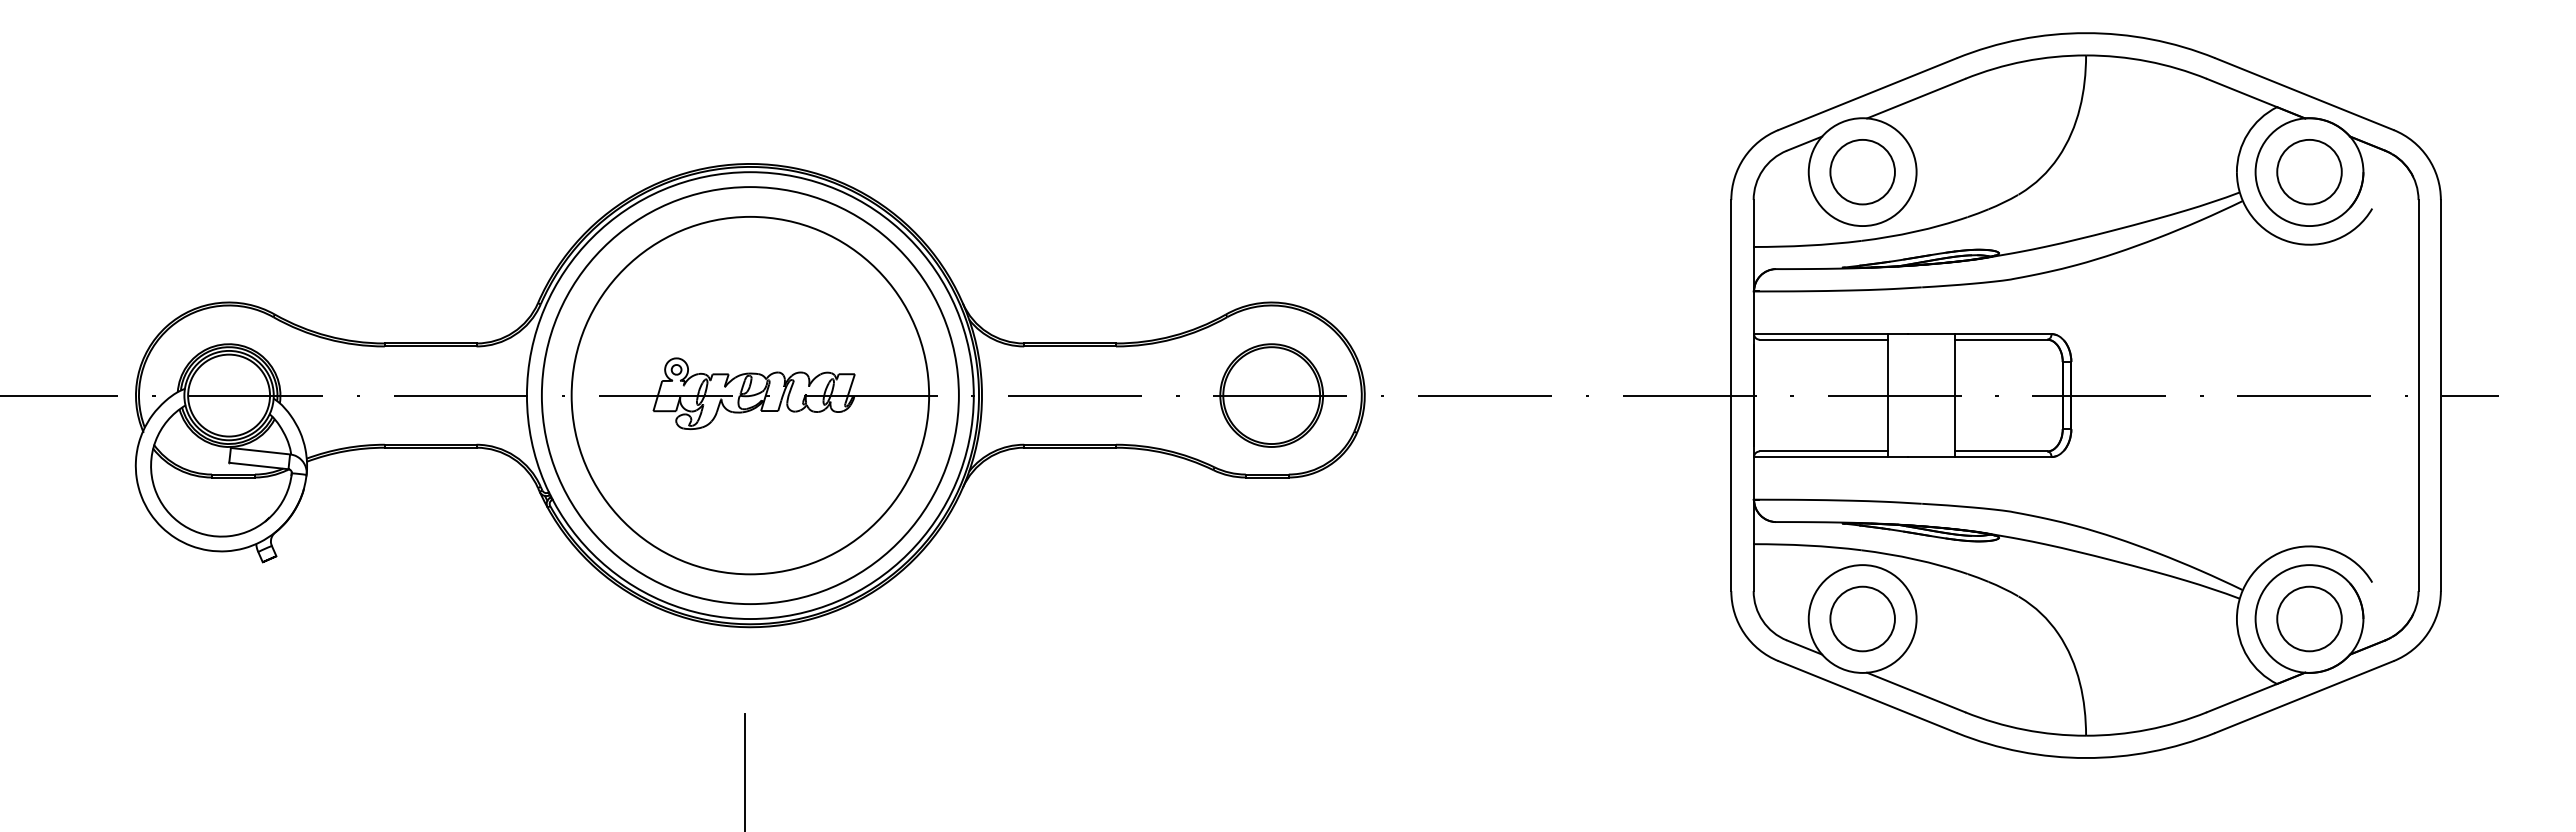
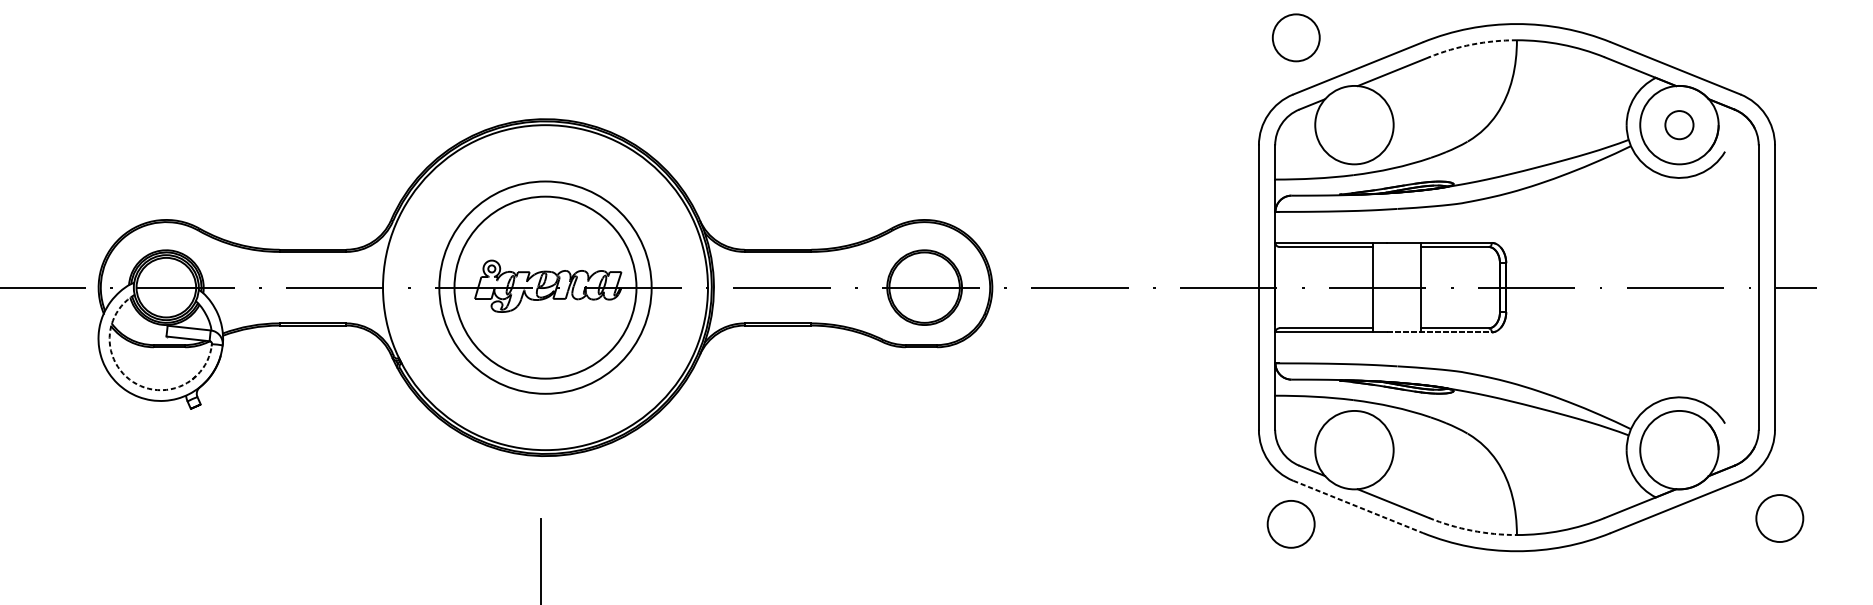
arc: (2024, 61) -> (1472, 44), solid -> dashed
circle: (2309, 171) -> (1679, 124), size x0.6
circle: (1862, 172) -> (1296, 38), moved
circle: (749, 395) -> (544, 287), size x0.7
circle: (750, 395) -> (545, 287), size x0.7
line: (1979, 457) -> (1439, 332), solid -> dashed
arc: (183, 525) -> (133, 382), solid -> dashed
circle: (1862, 618) -> (1291, 523), moved
circle: (2309, 618) -> (1779, 518), moved
line: (1868, 697) -> (1358, 507), solid -> dashed
arc: (2024, 729) -> (1472, 530), solid -> dashed

